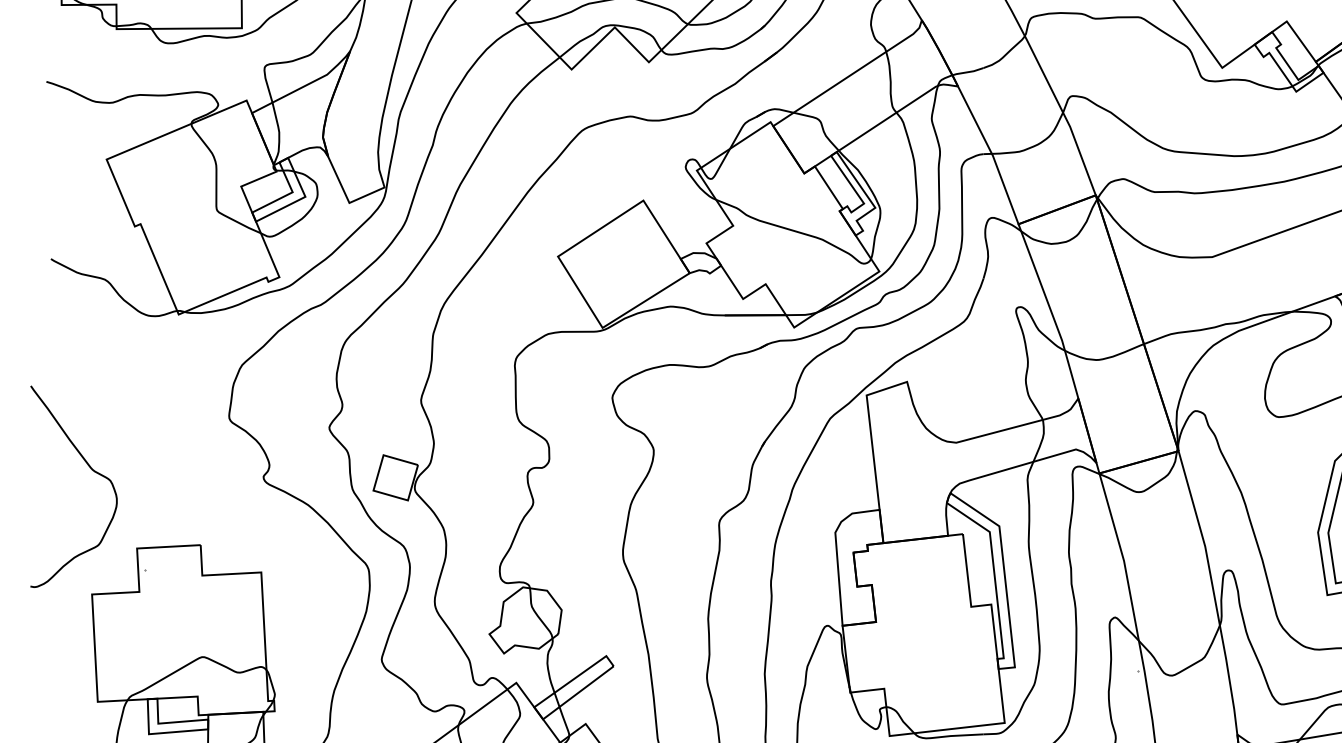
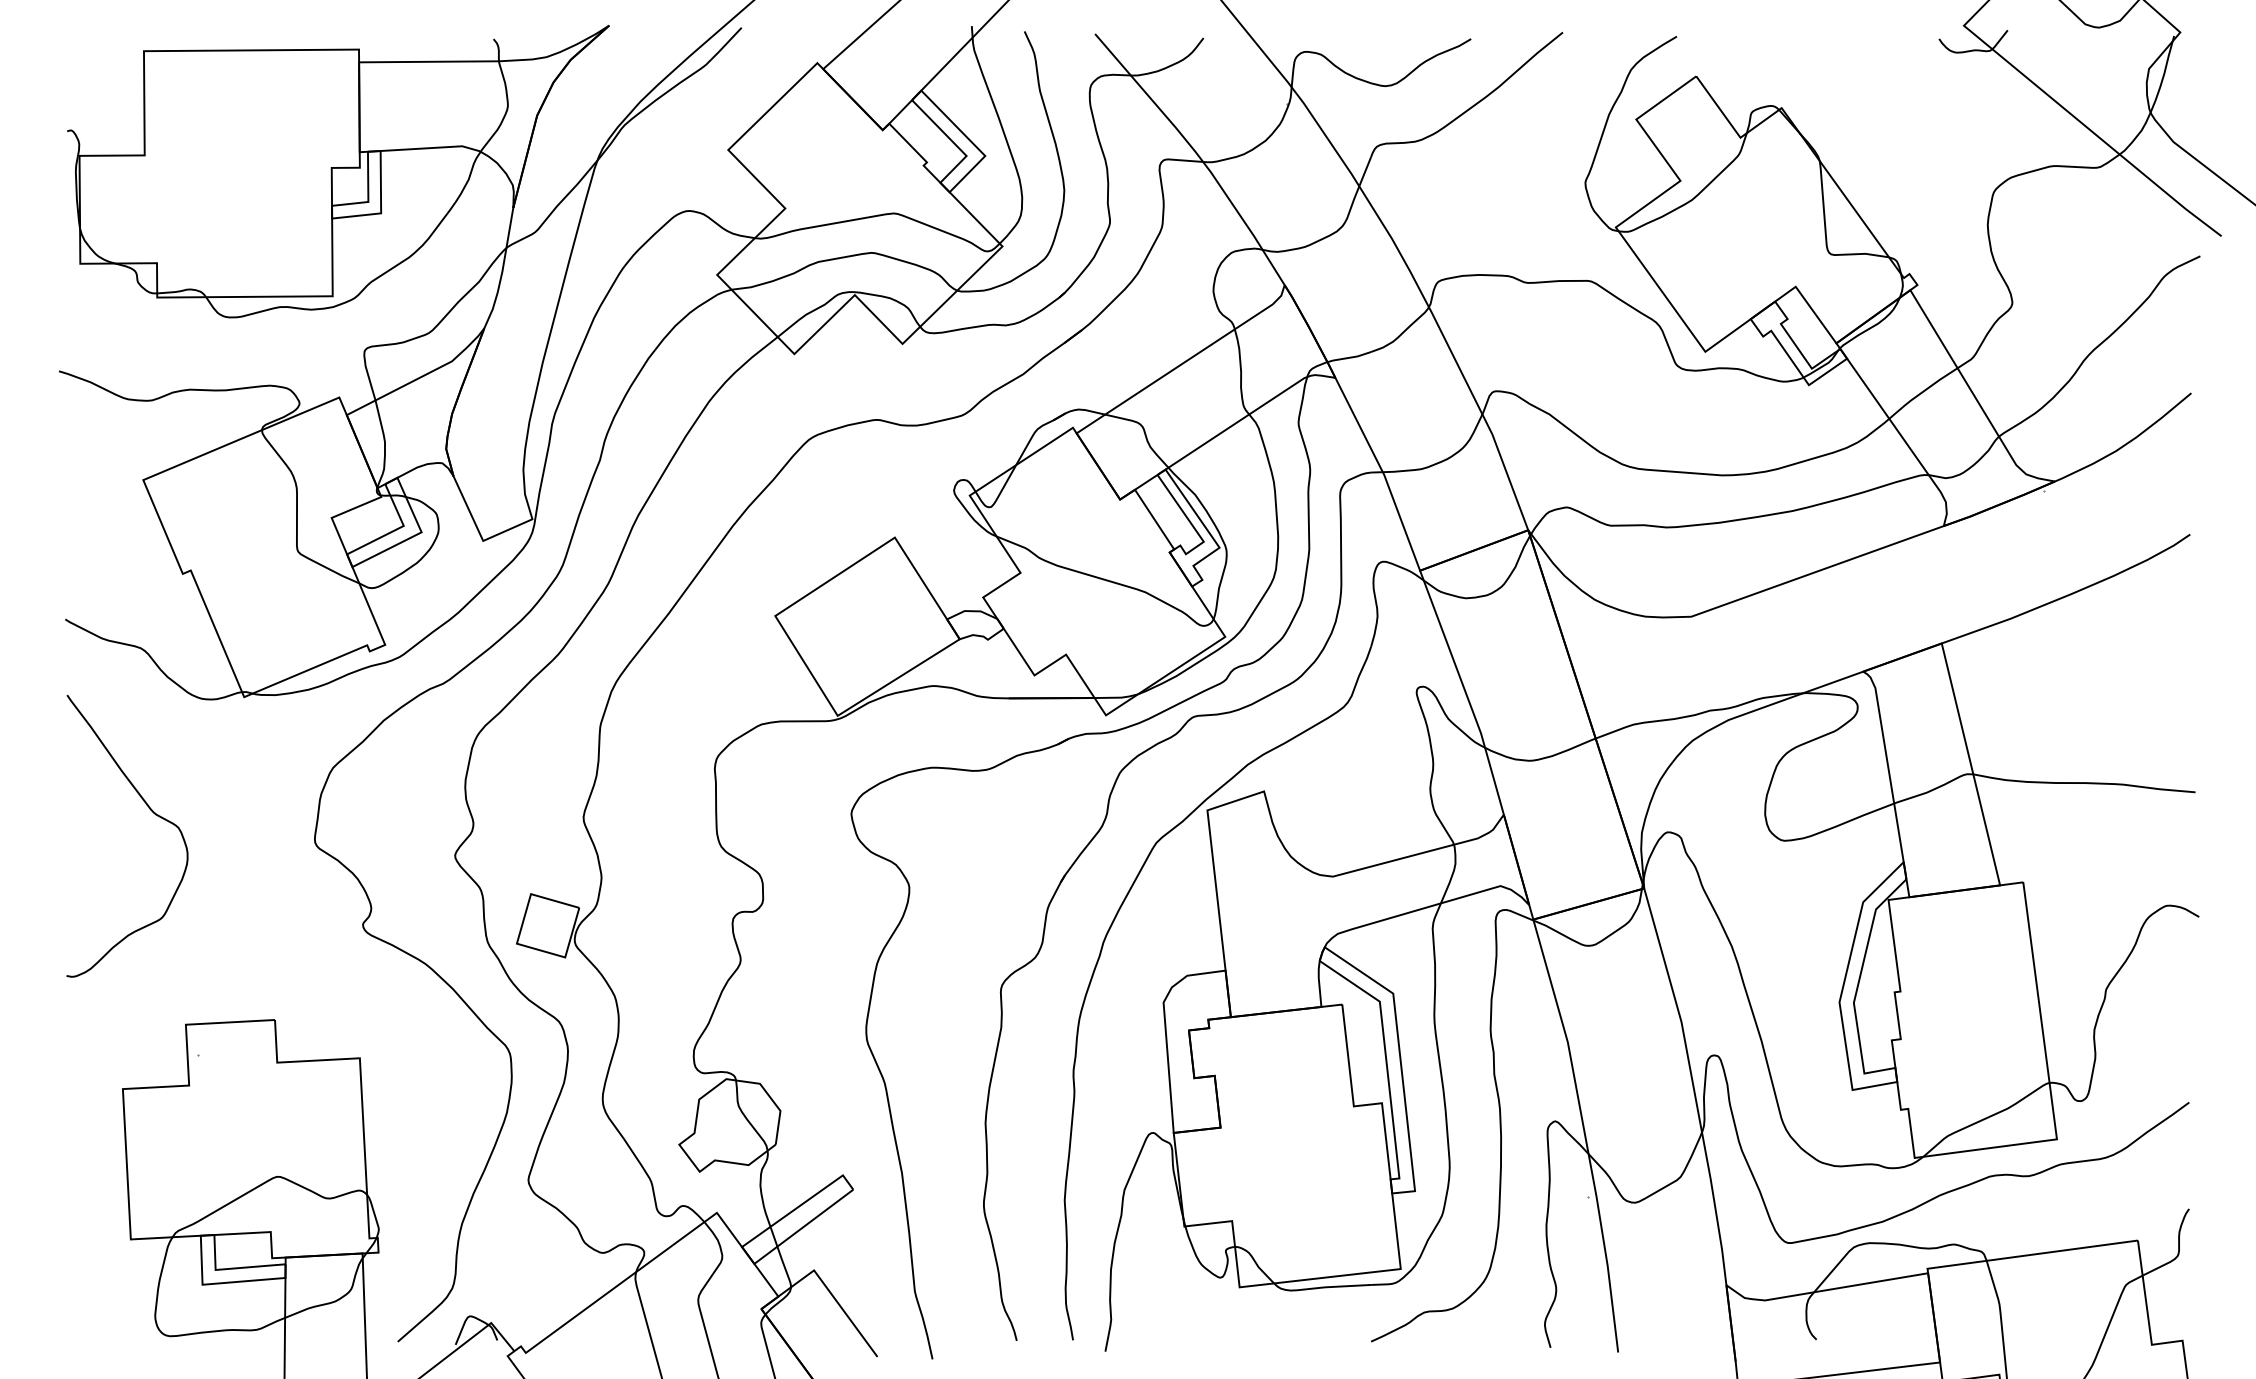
curve: (91, 469) -> (151, 811), moved

